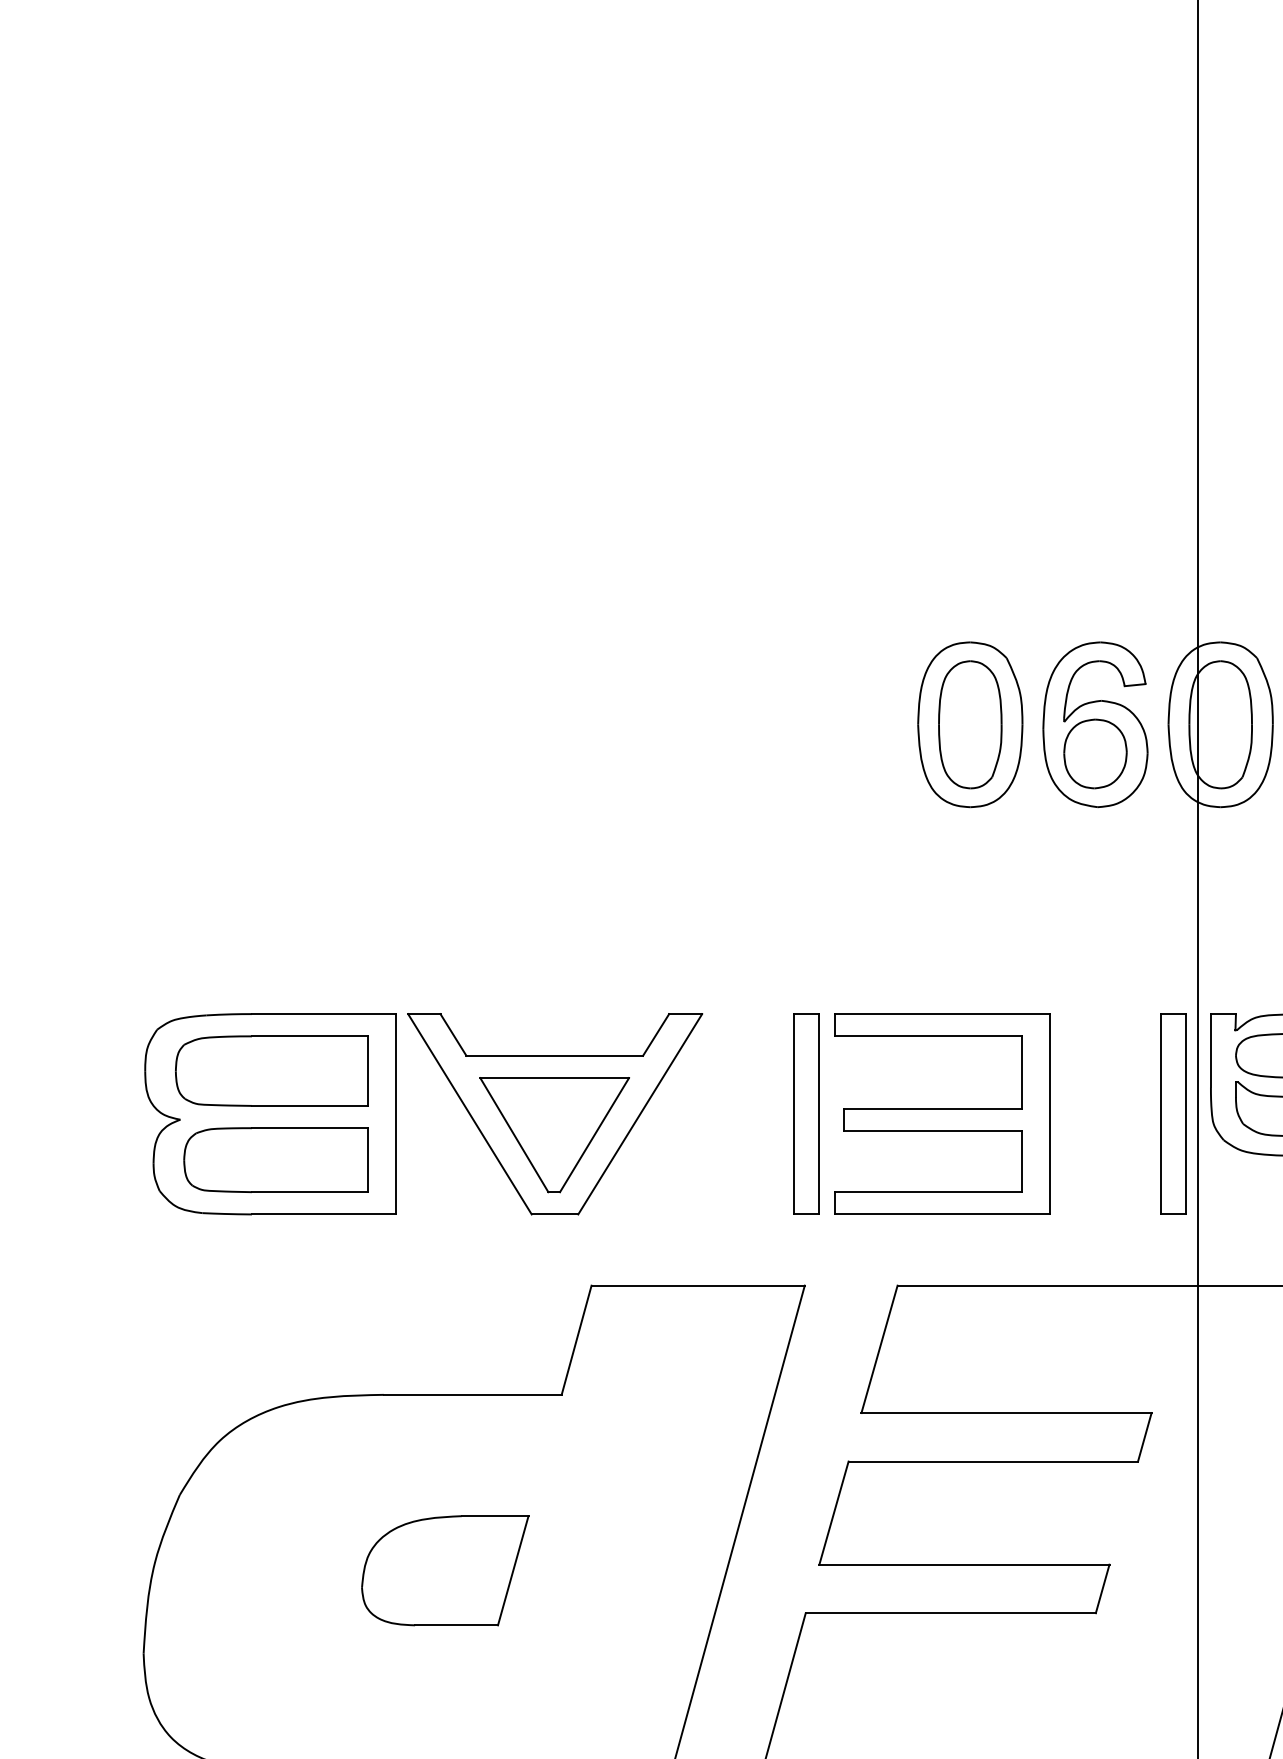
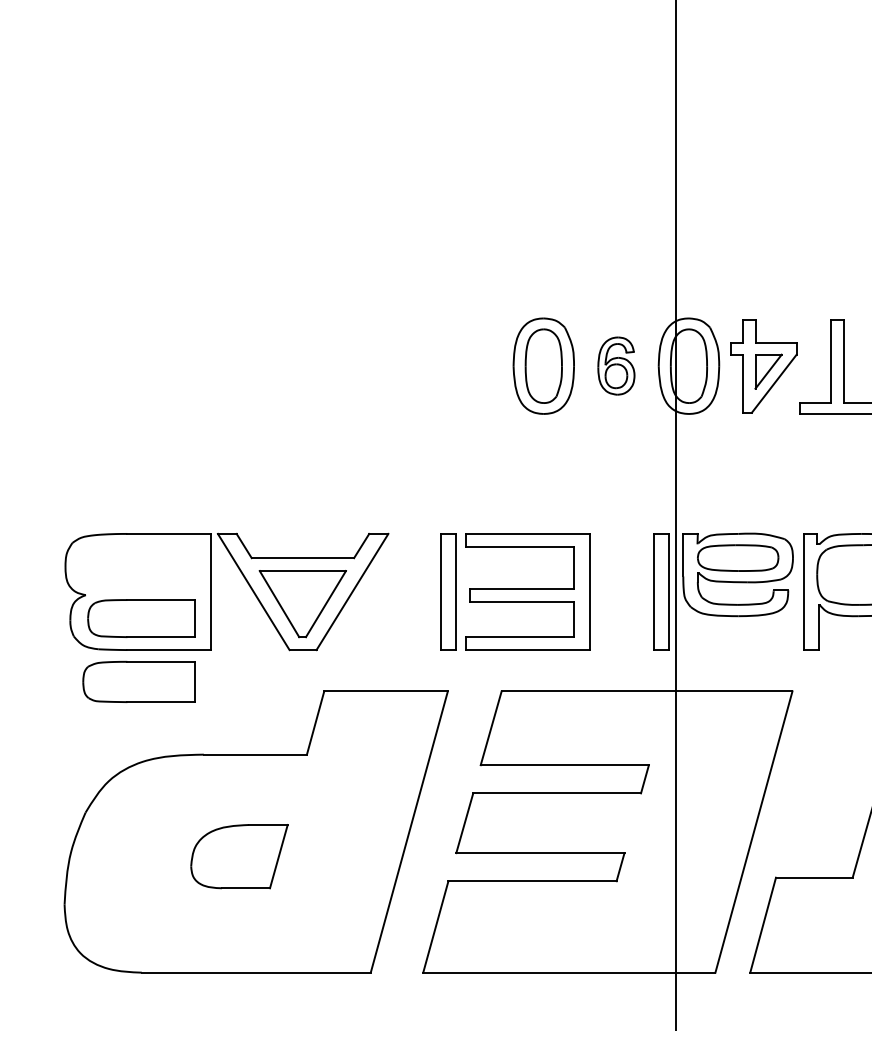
part: (1095, 723) -> (616, 365), size x0.6
part: (271, 1070) -> (138, 681), moved

